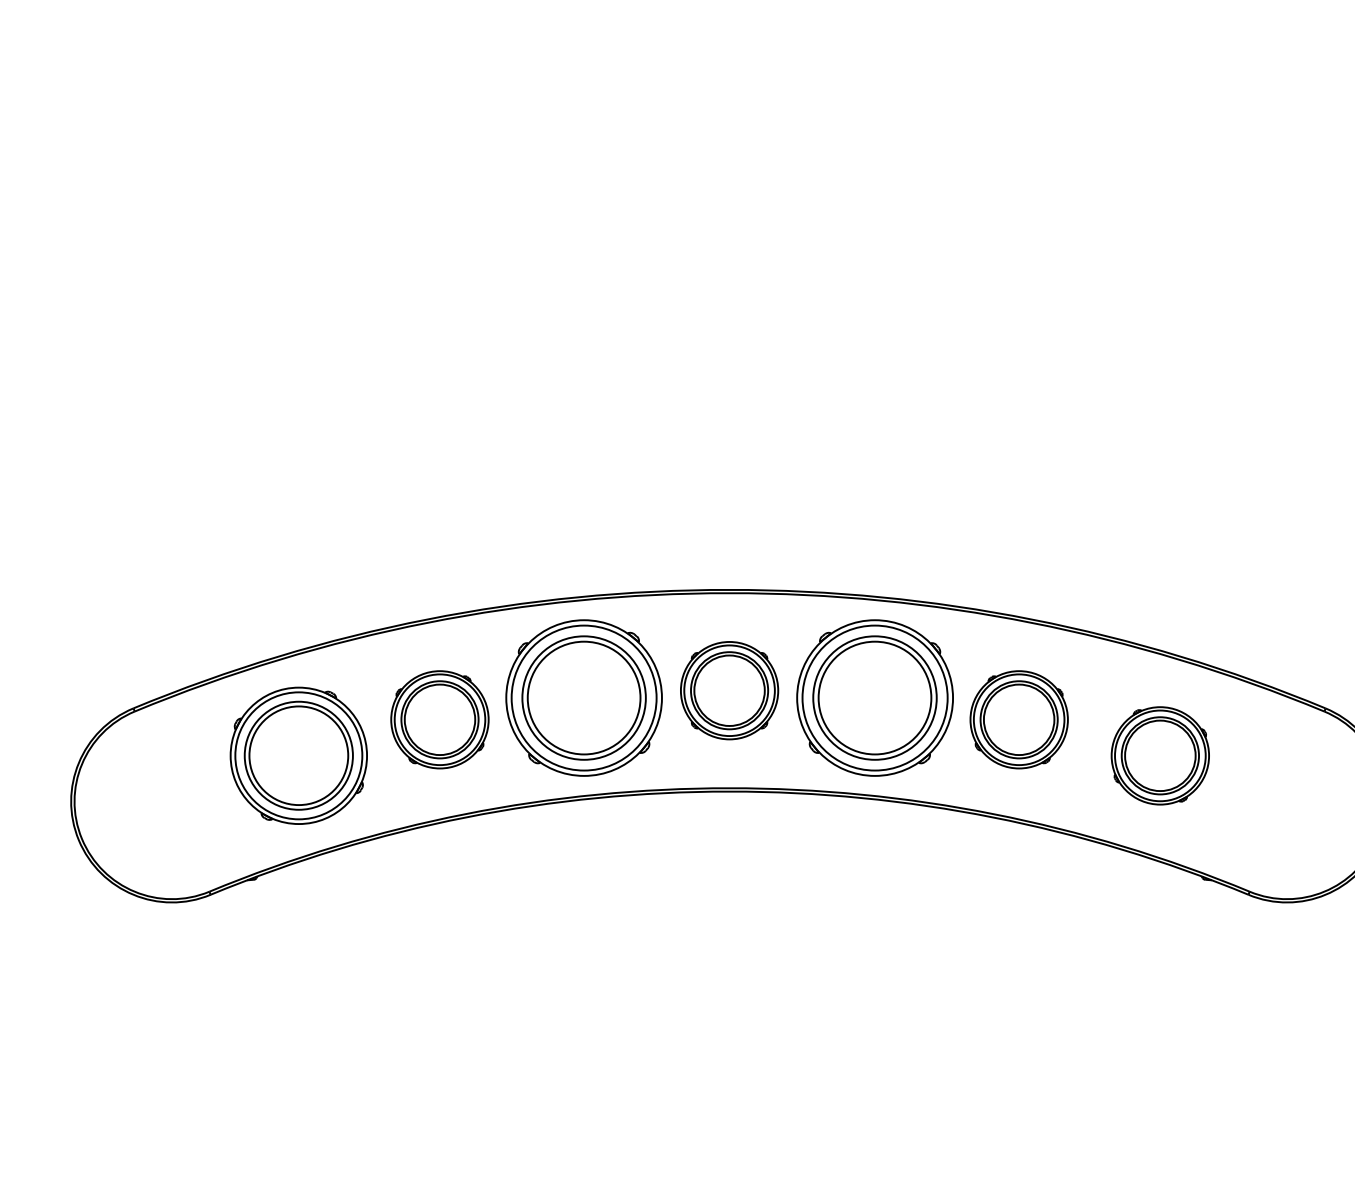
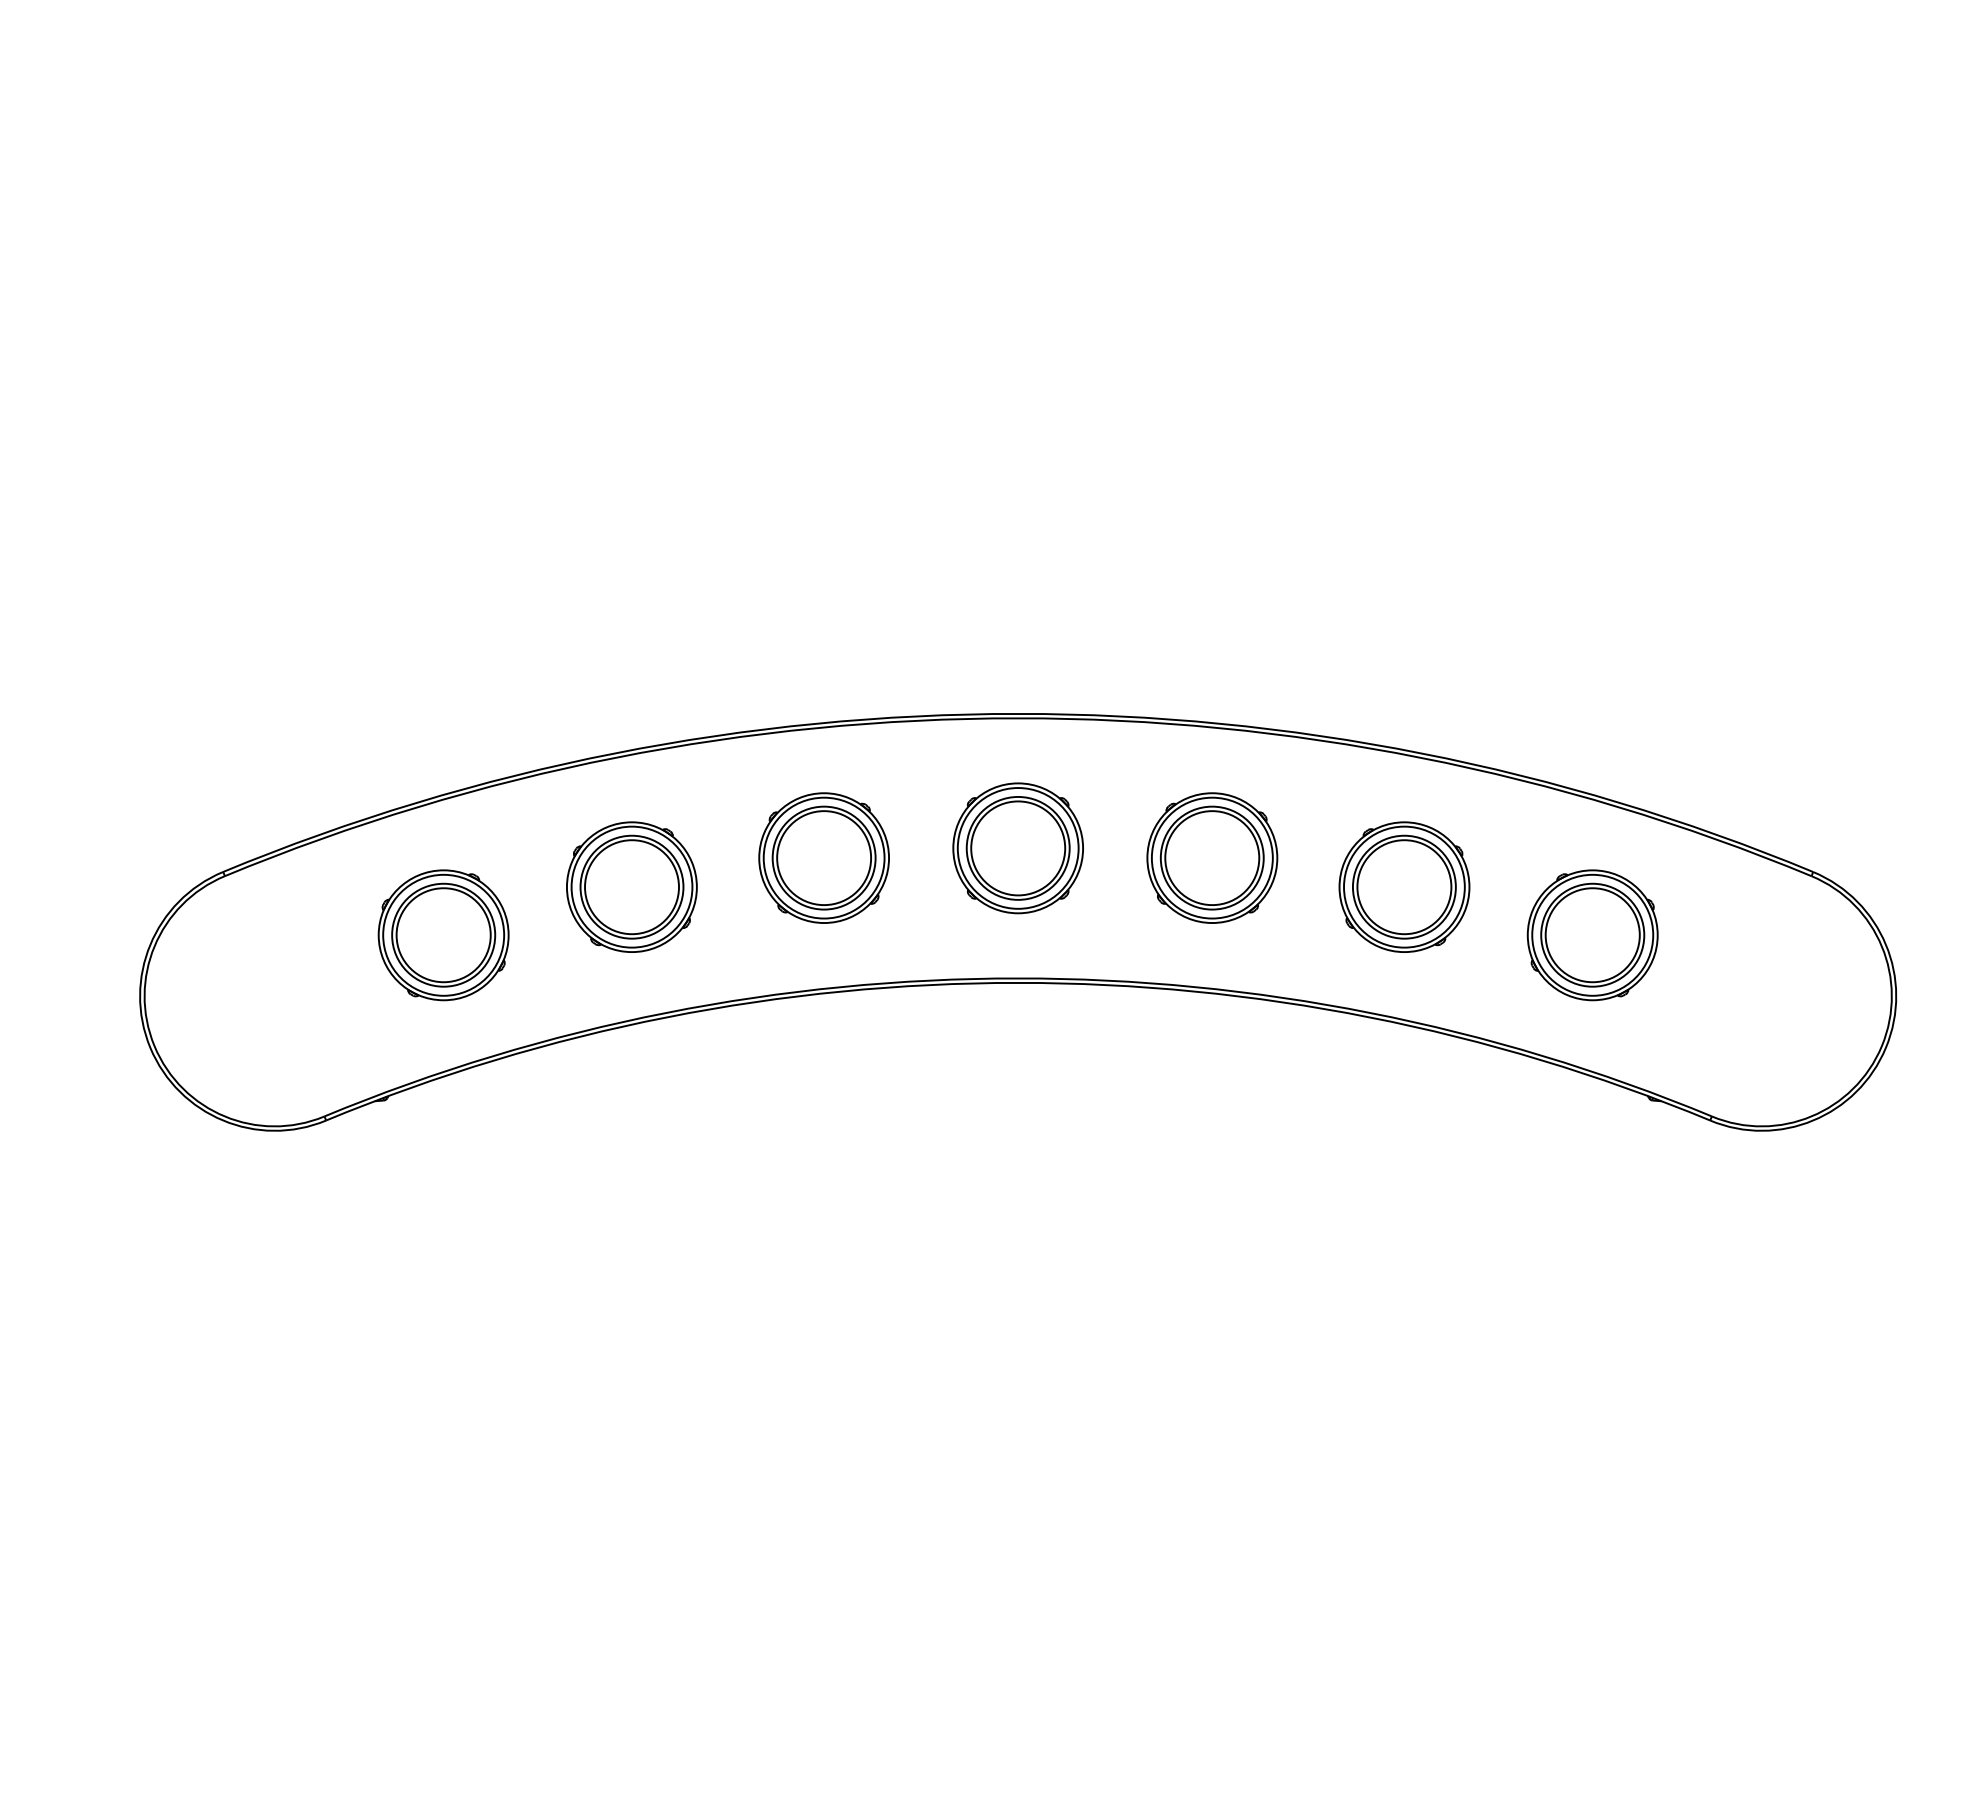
part: (583, 697) -> (823, 857), size x0.62
part: (875, 697) -> (1212, 857), size x0.62
part: (298, 756) -> (443, 935), size x0.71

